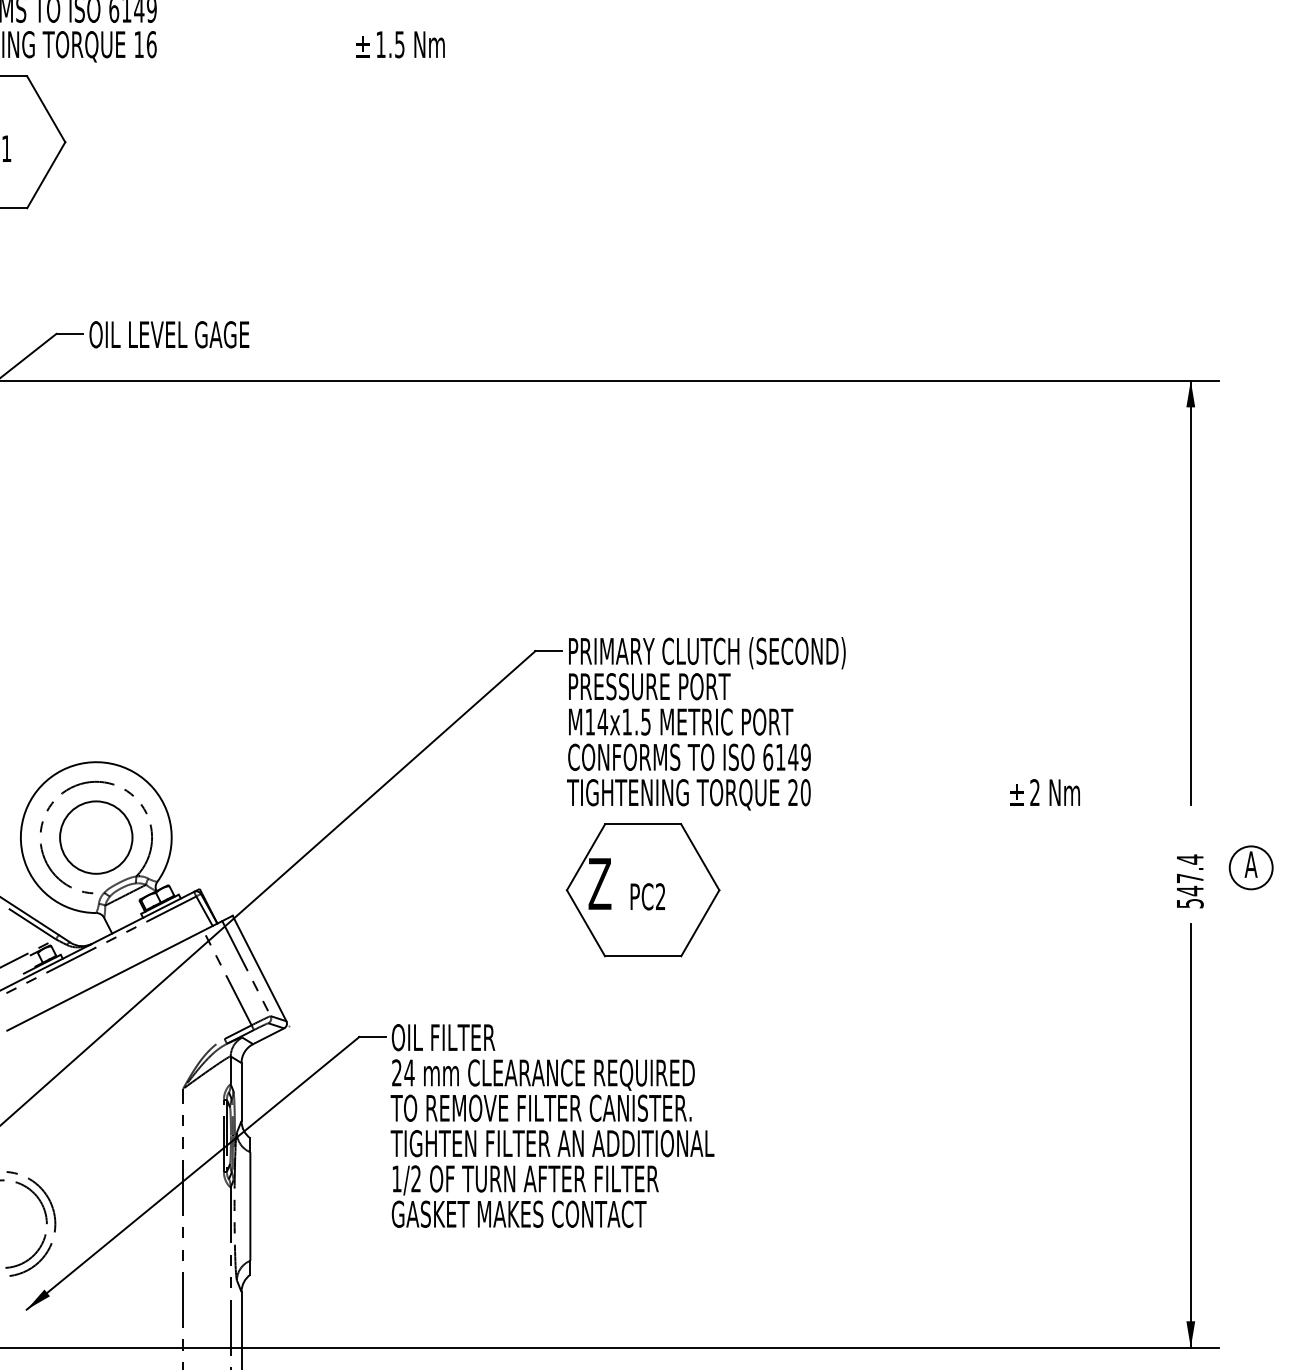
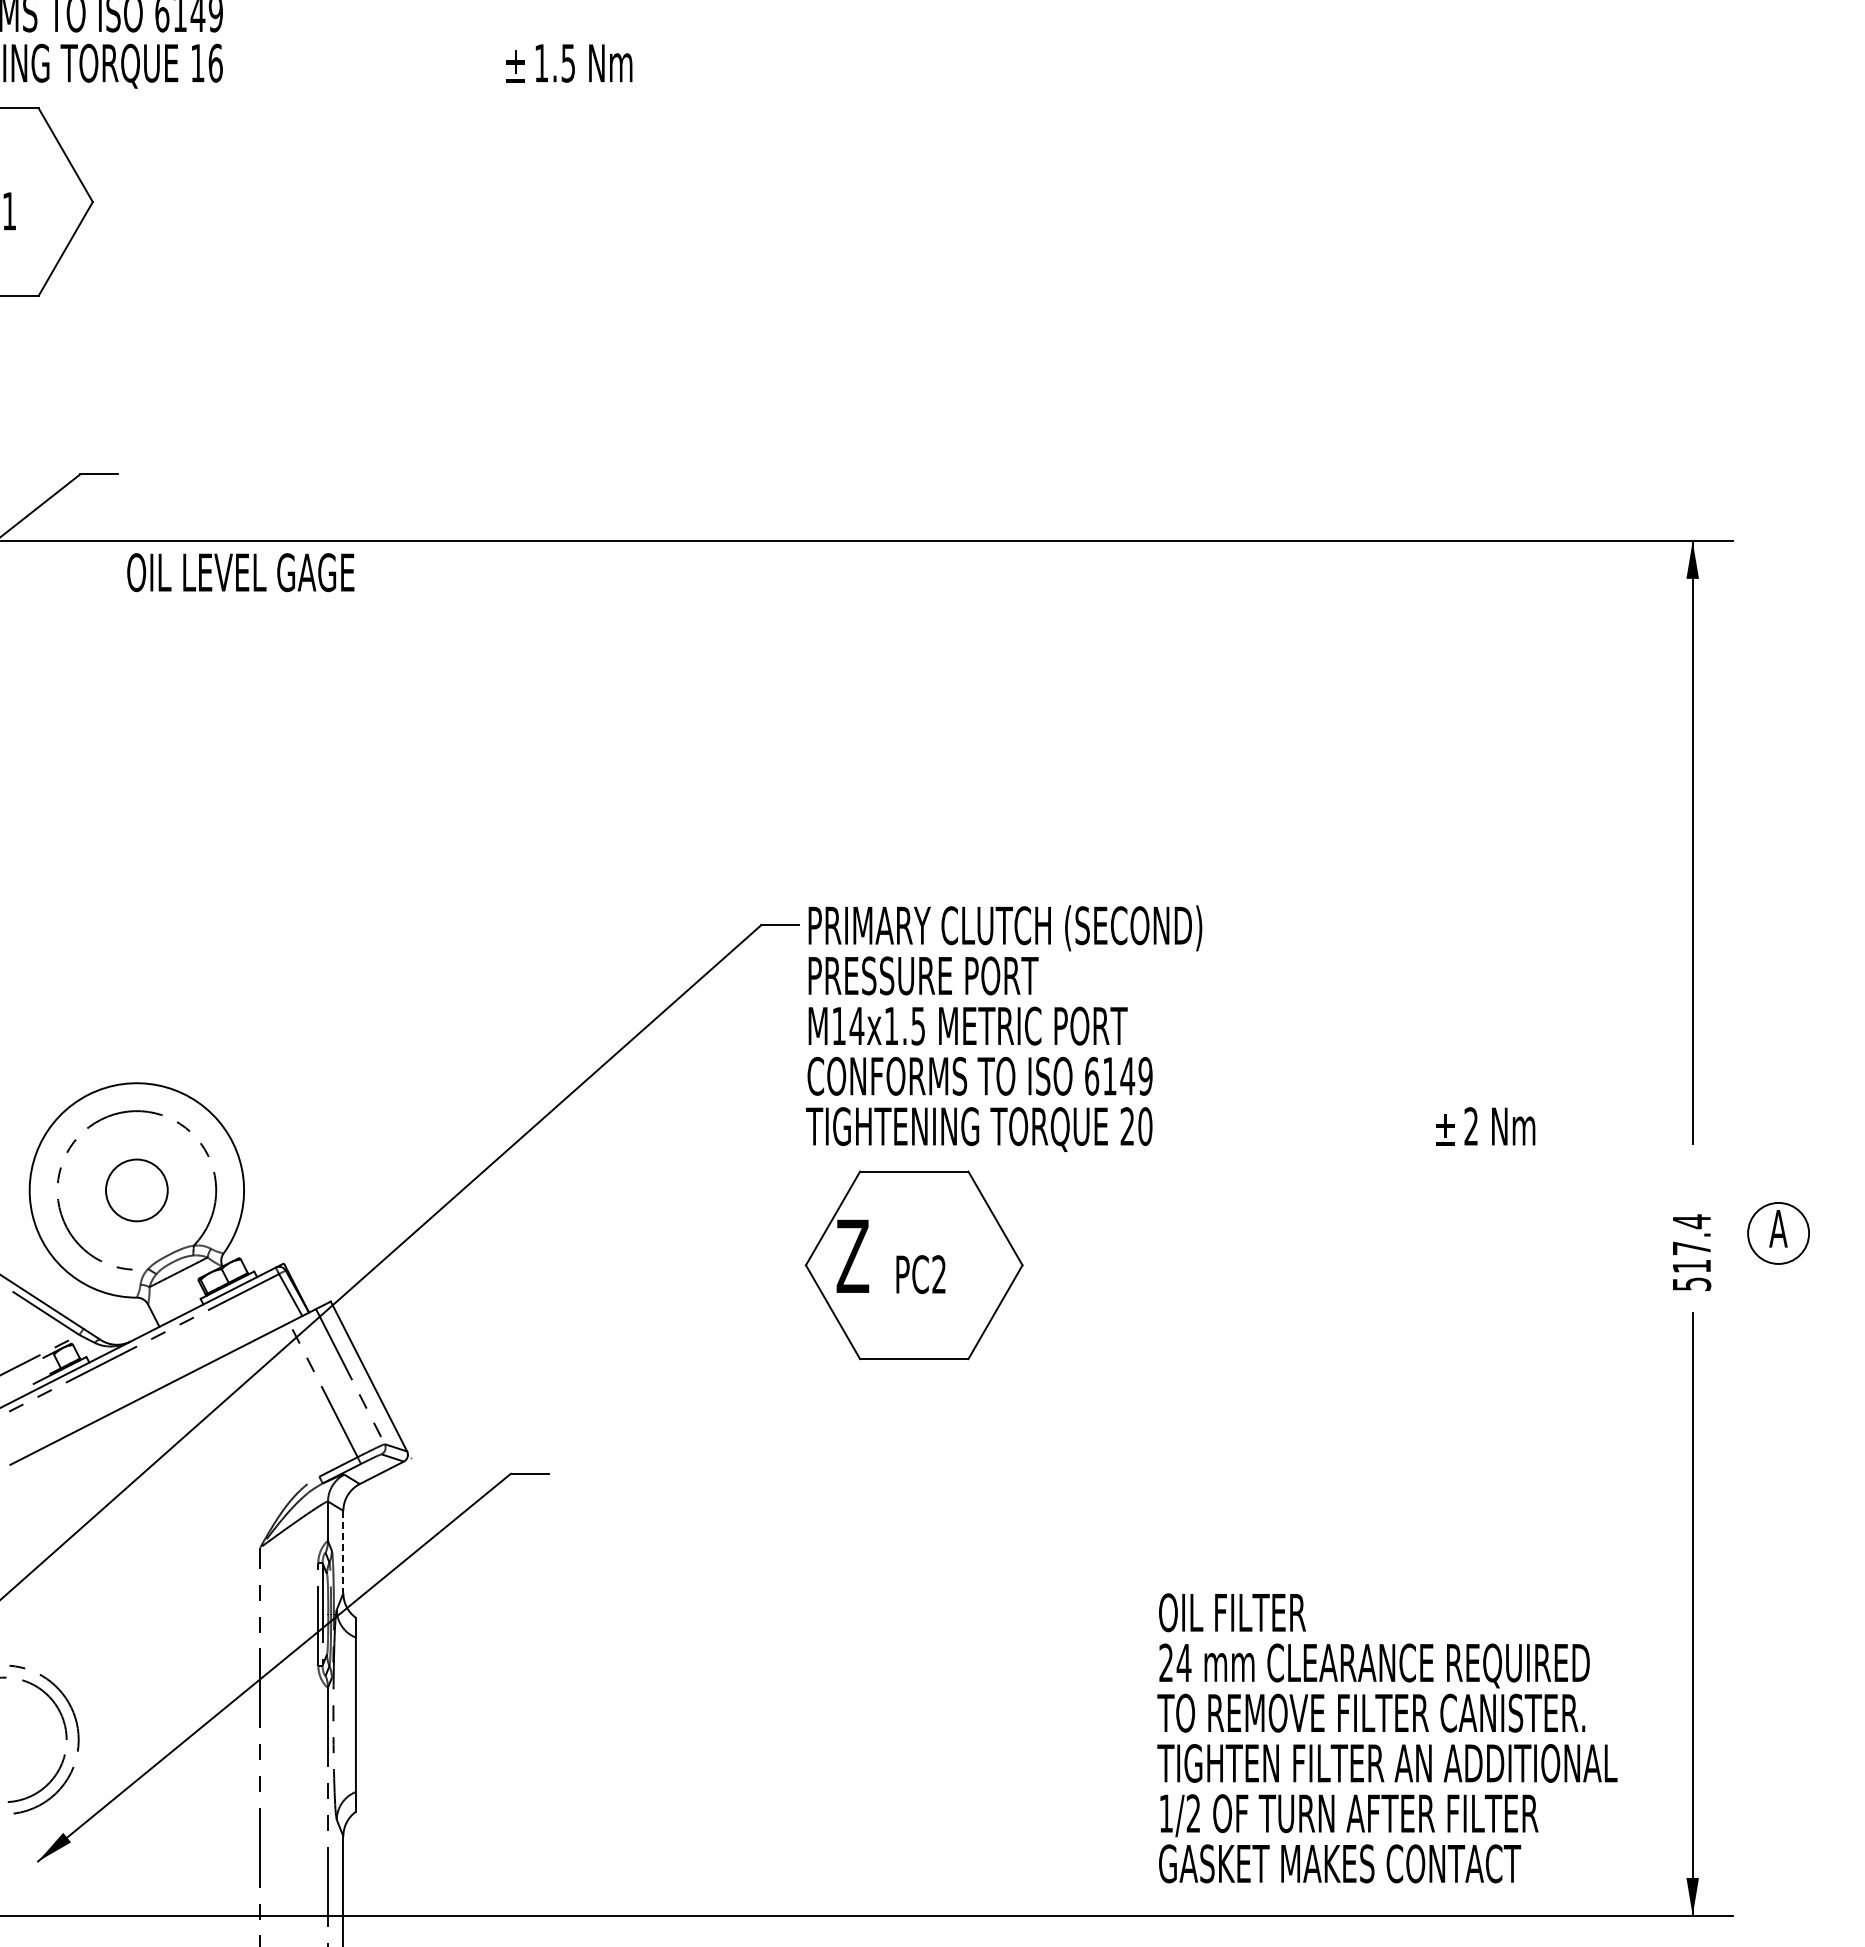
text: (169, 334) -> (240, 572), moved
circle: (96, 836) -> (136, 1189), size x0.6
text: (1189, 891) -> (1691, 1266), 547.4 -> 517.4
line: (241, 1092) -> (343, 1552), solid -> dashed
text: (552, 1126) -> (1387, 1738), moved

